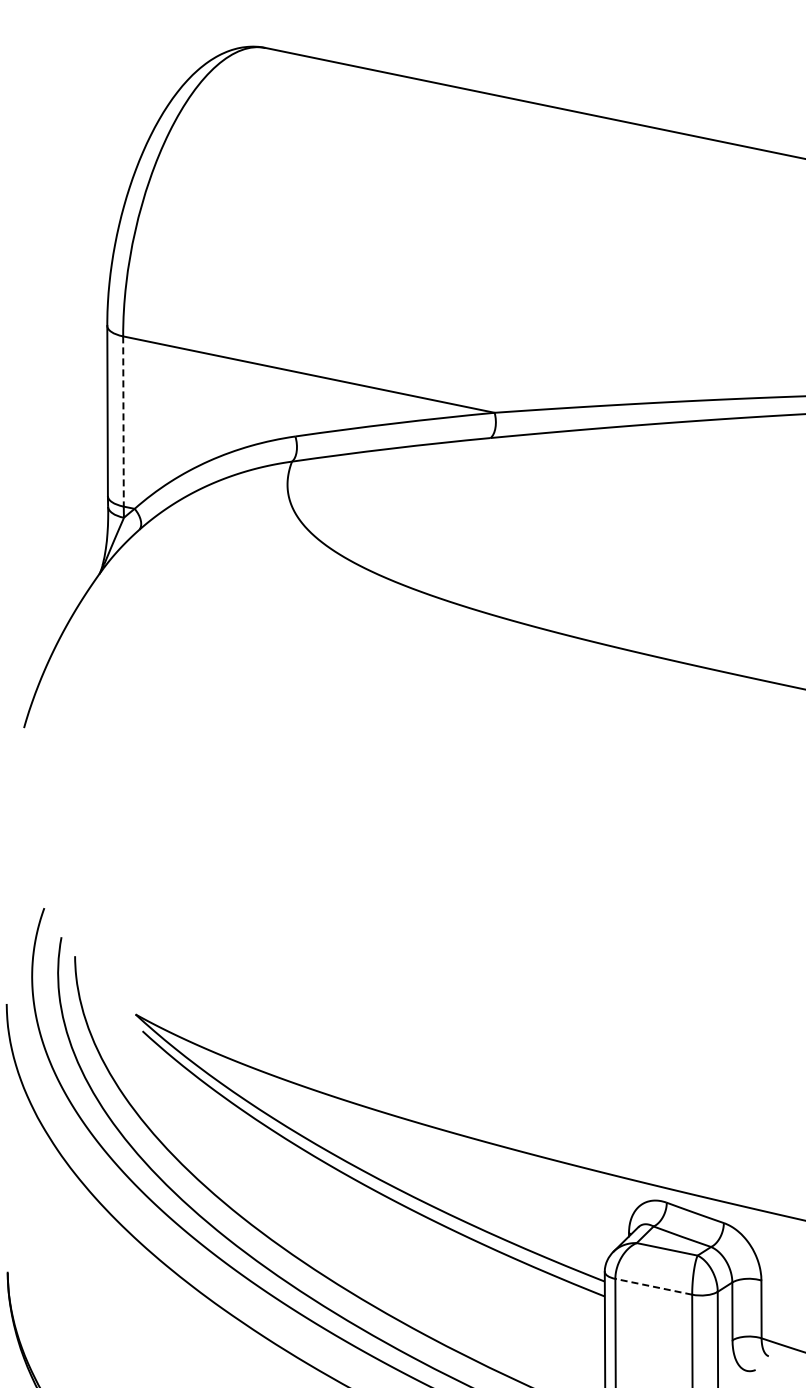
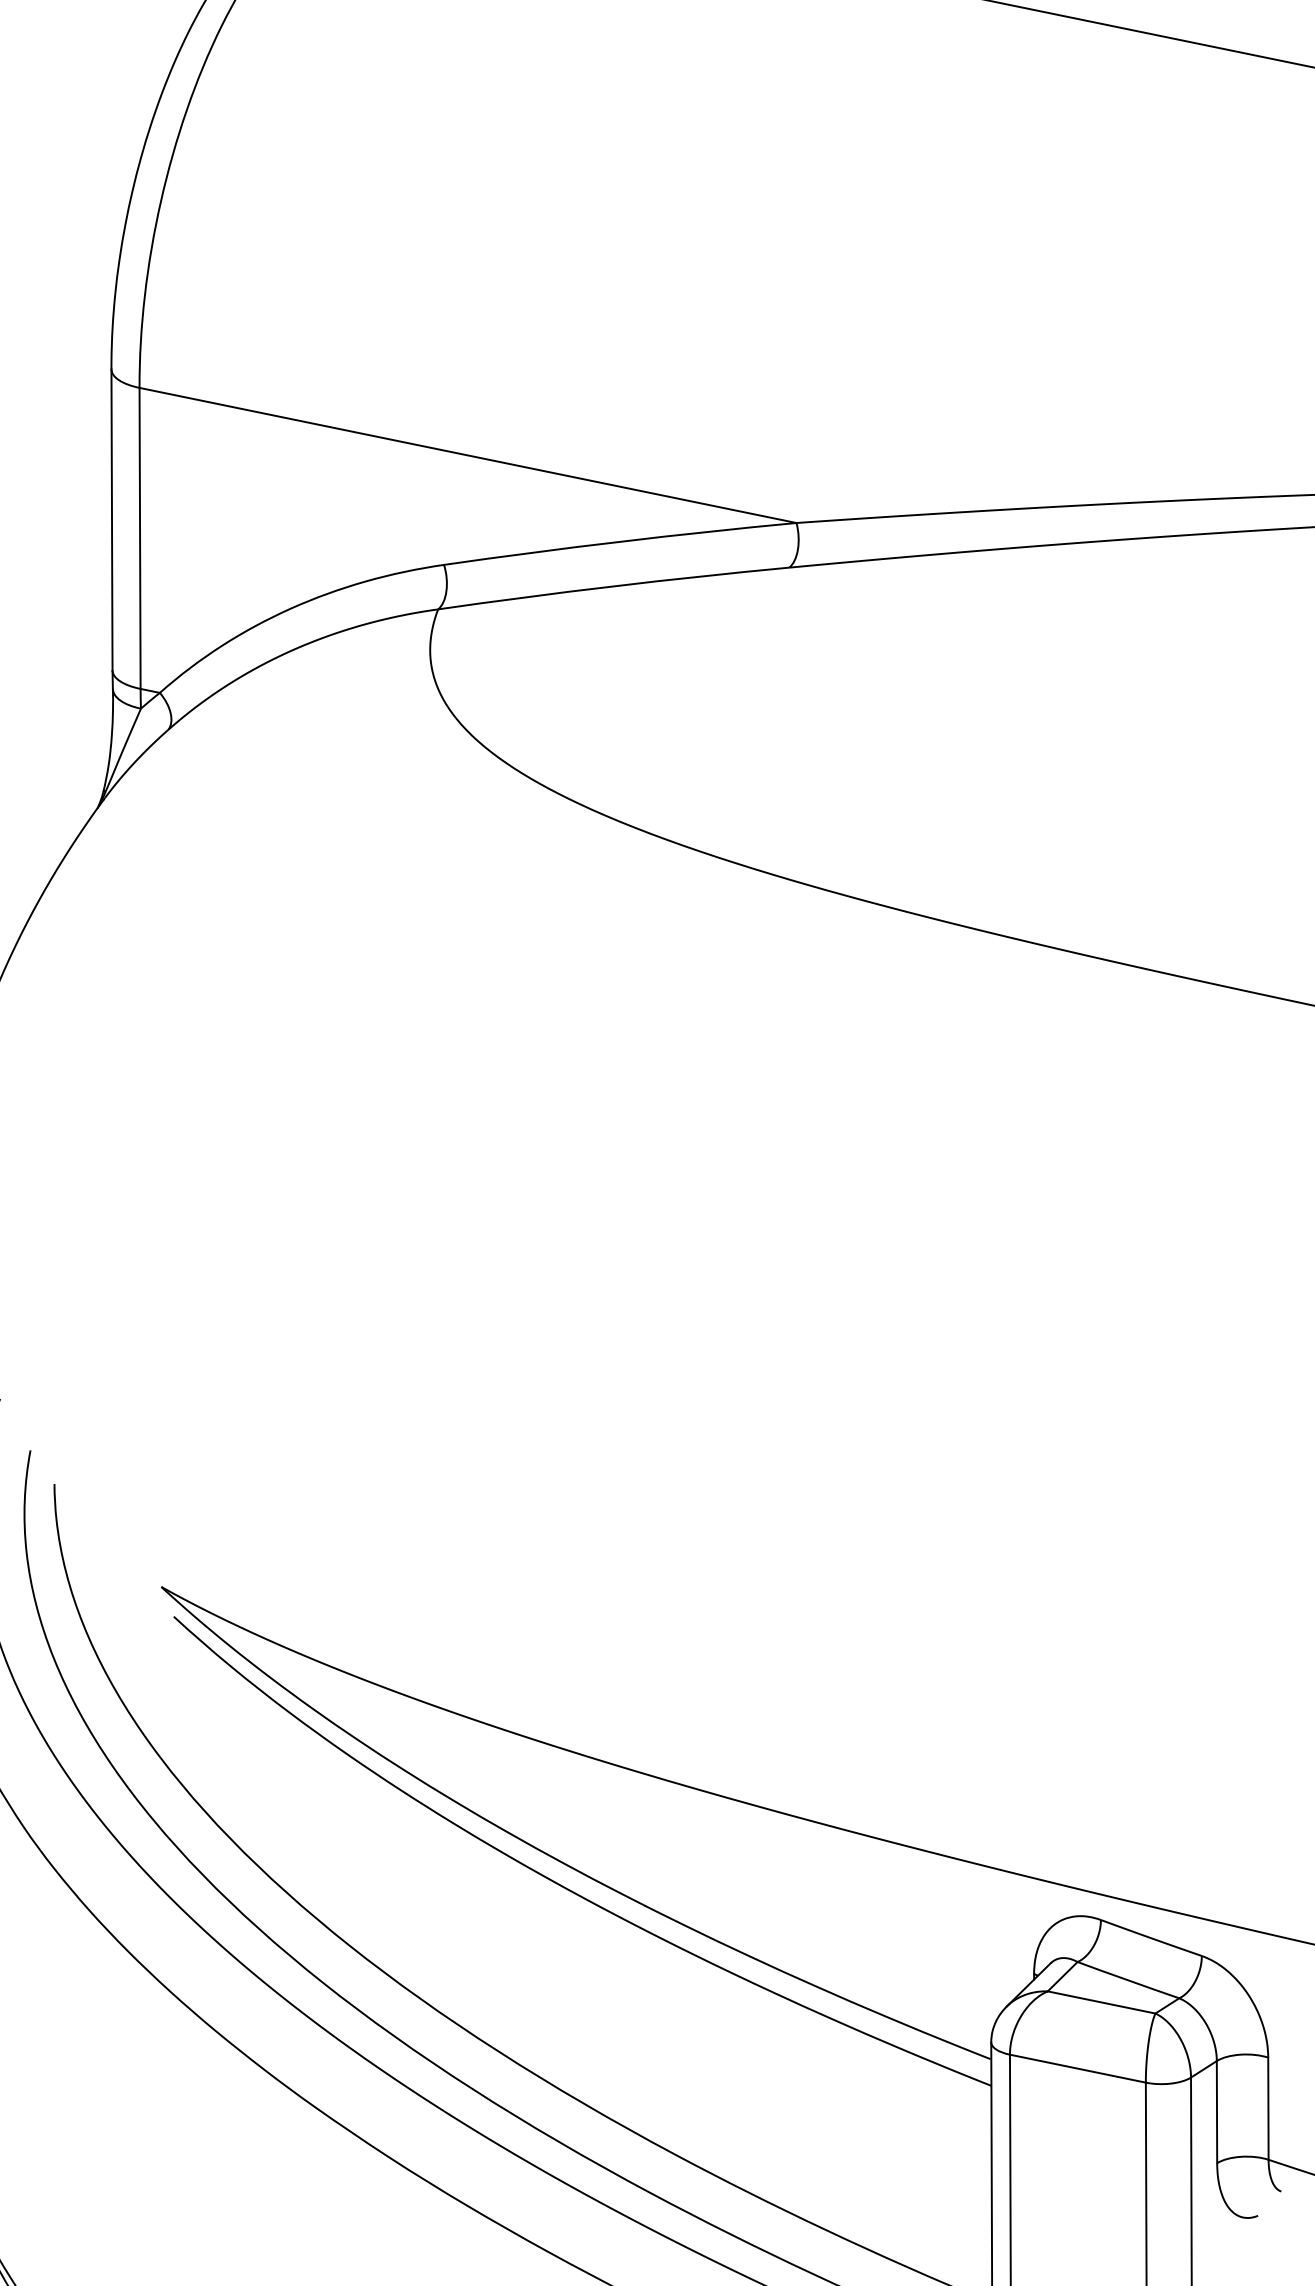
line: (123, 422) -> (140, 540), dashed -> solid
line: (653, 1286) -> (1077, 2068), dashed -> solid

